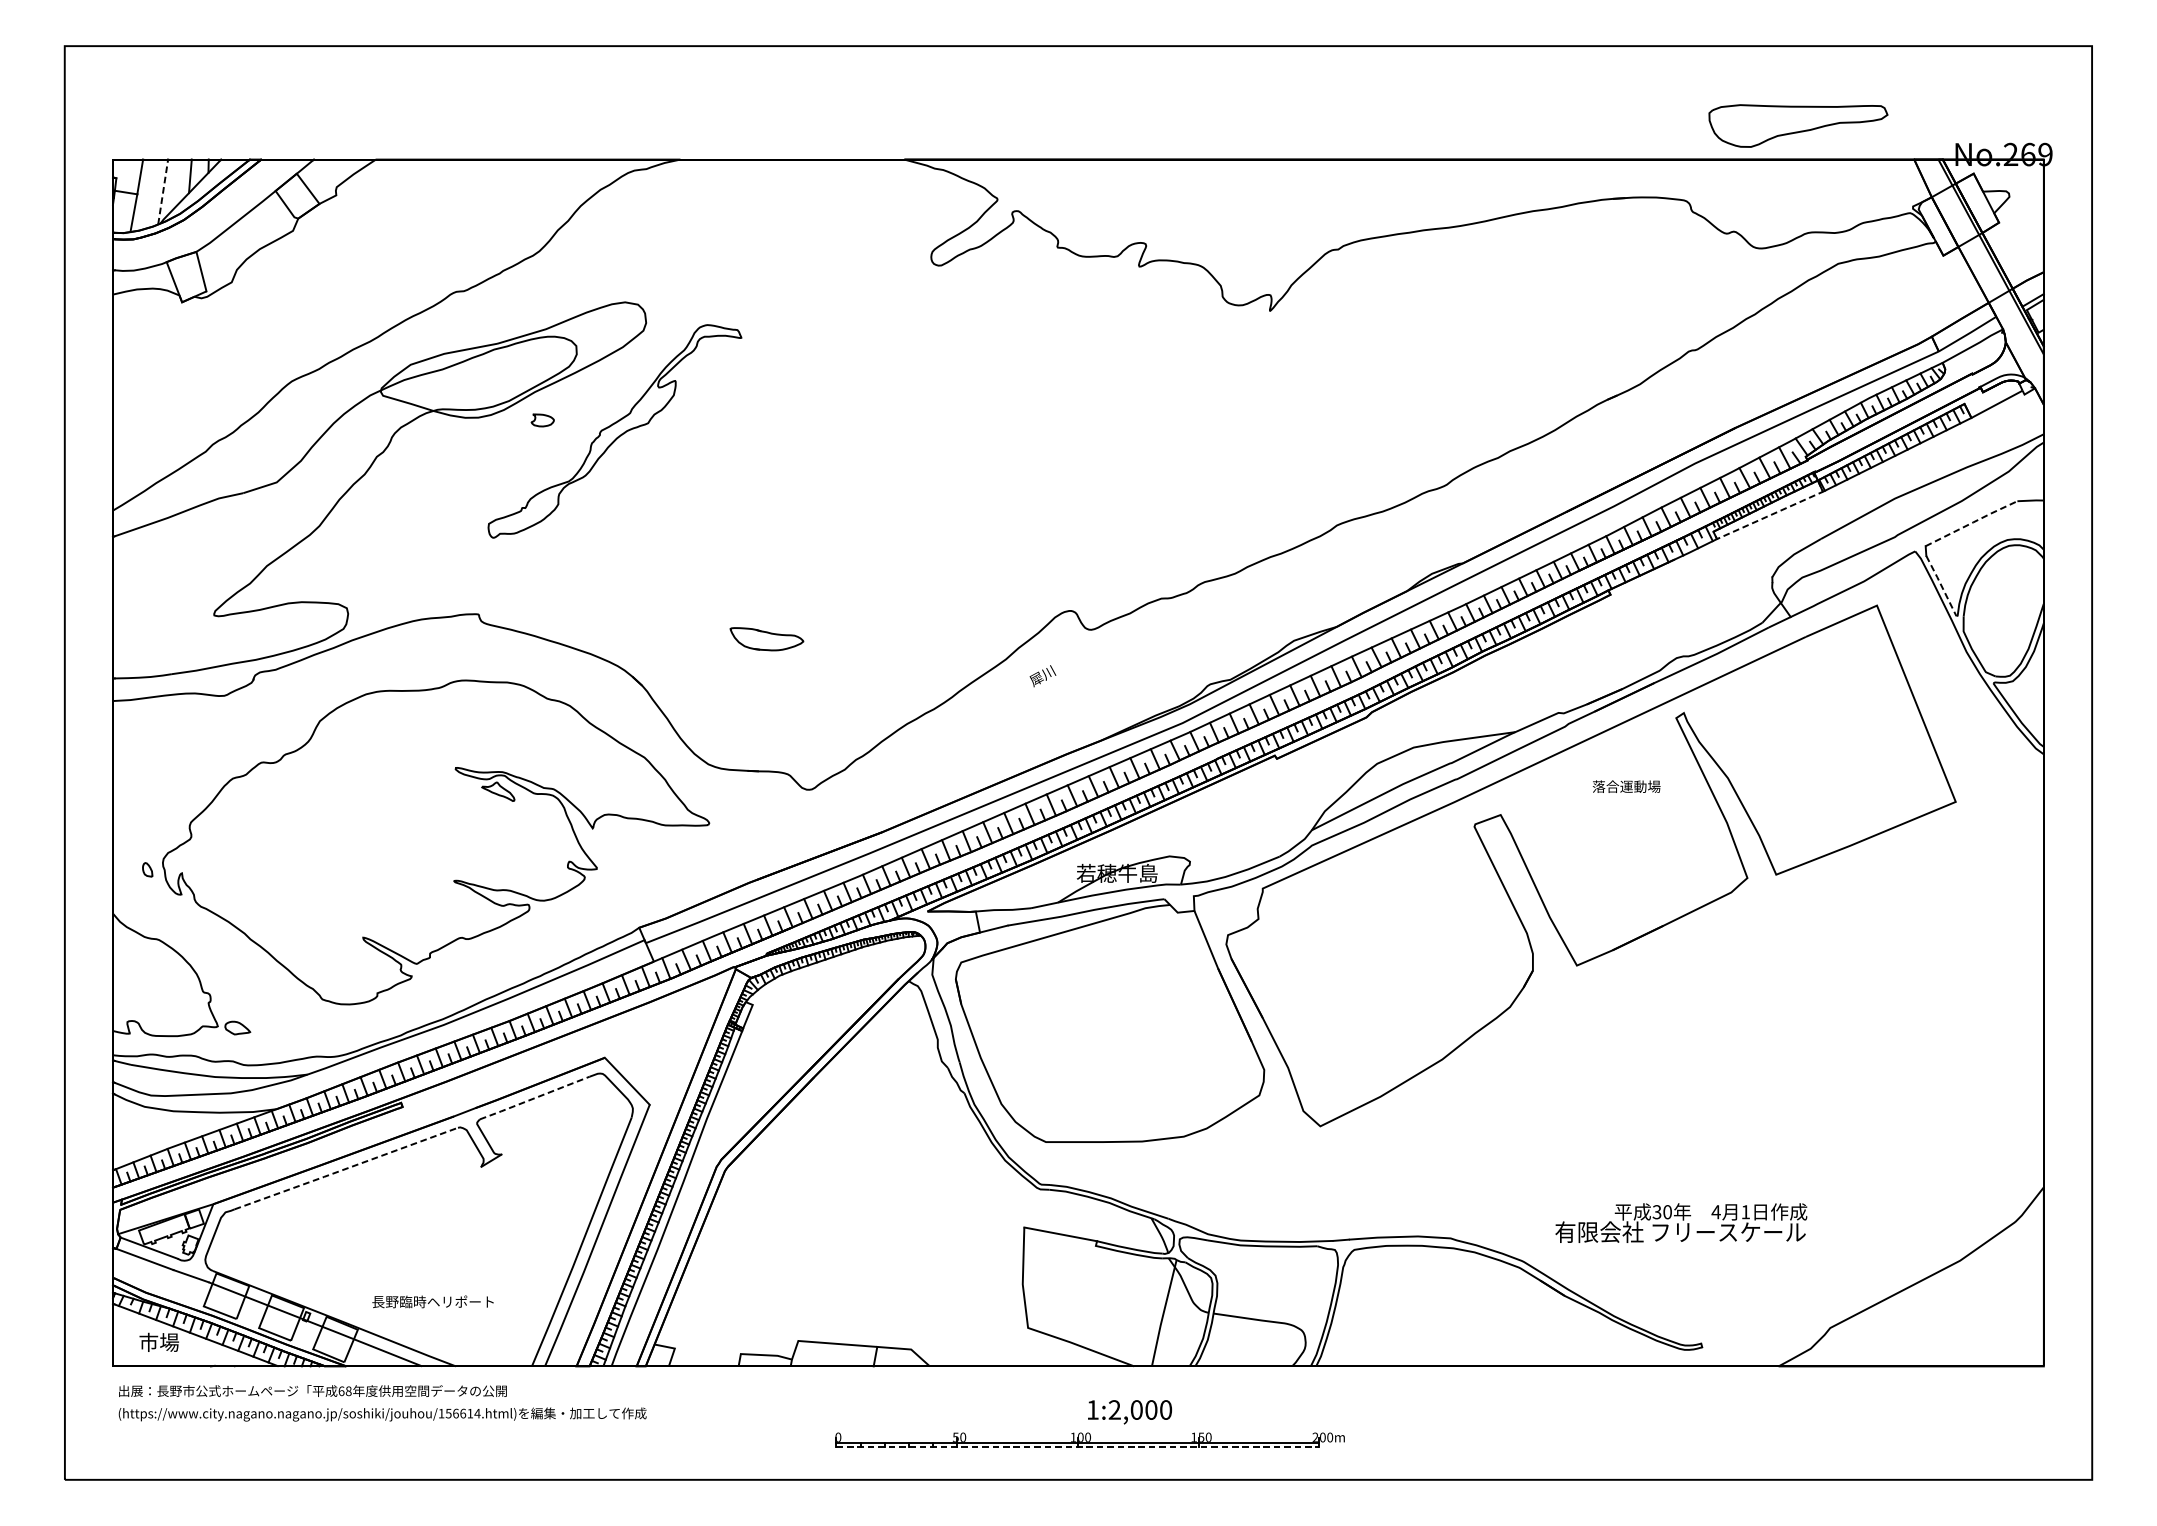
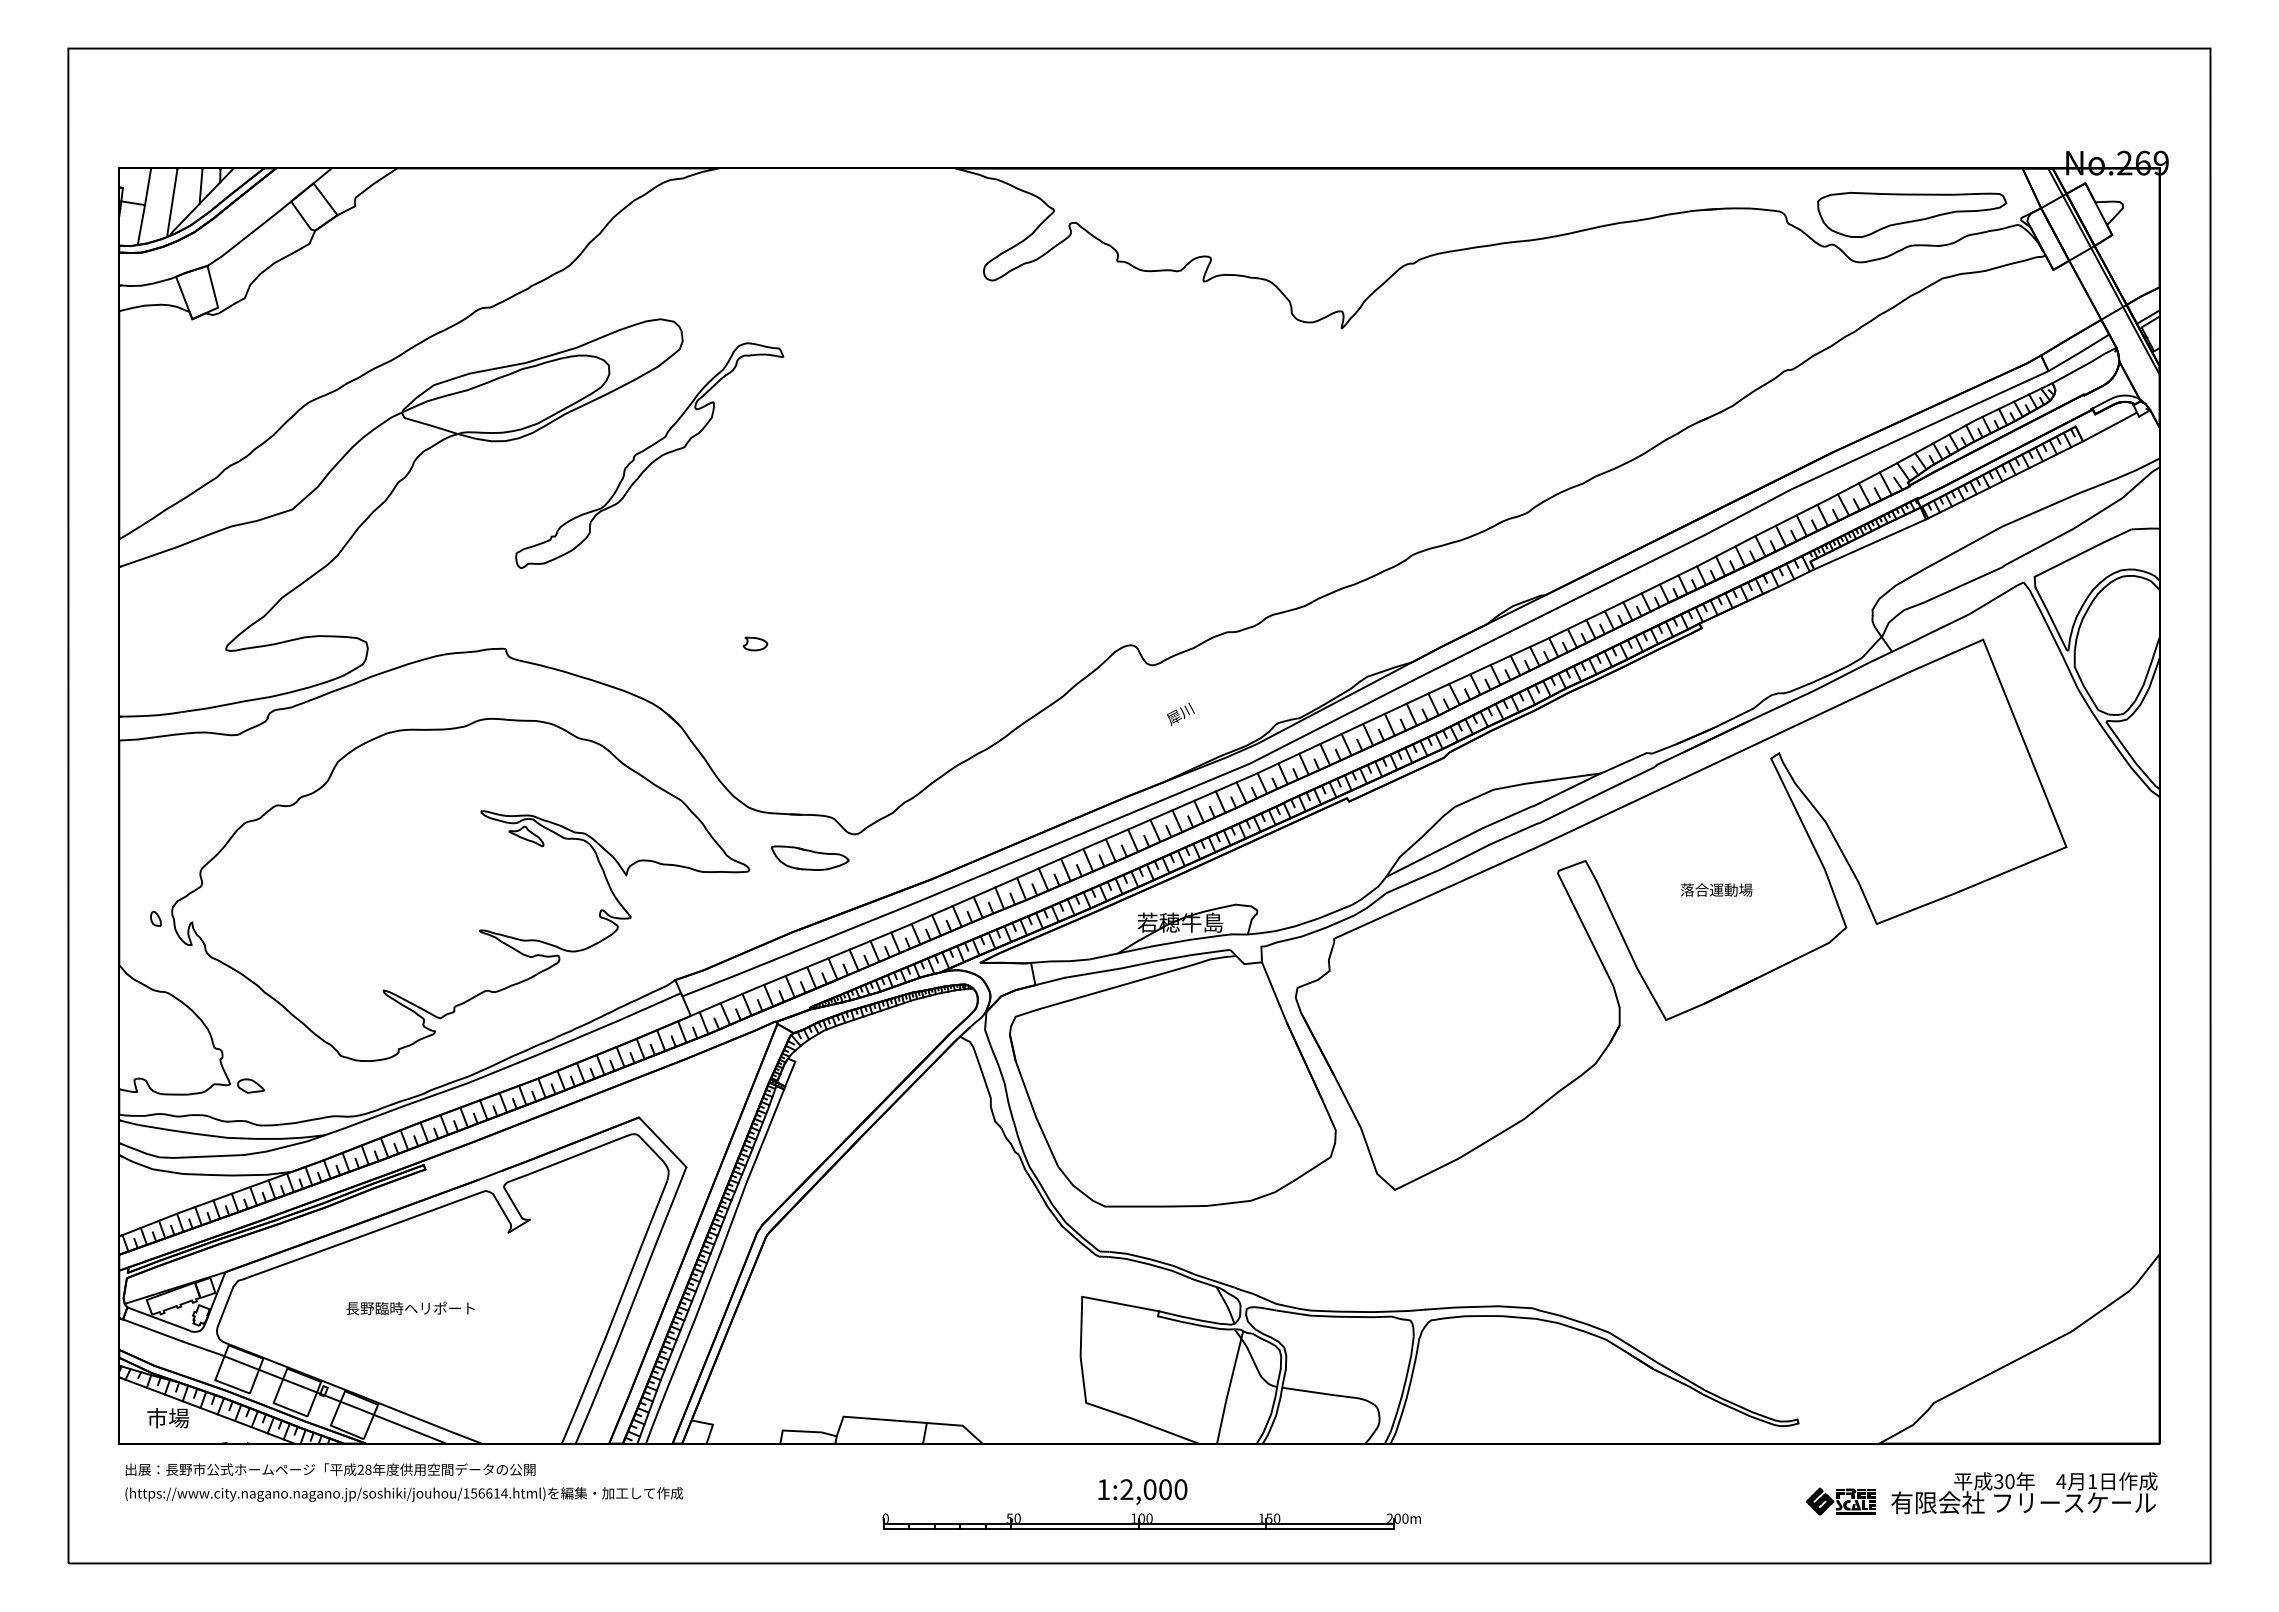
part: (1798, 125) -> (1912, 214), moved
line: (163, 191) -> (172, 202), dashed -> solid
part: (542, 419) -> (755, 643), moved
line: (1772, 514) -> (1872, 543), dashed -> solid
line: (1971, 523) -> (2083, 552), dashed -> solid
line: (1941, 585) -> (2051, 618), dashed -> solid
part: (767, 638) -> (810, 857), moved
text: (1042, 675) -> (1180, 713), moved
text: (1626, 786) -> (1716, 889), moved
line: (534, 1098) -> (564, 1160), dashed -> solid
line: (345, 1168) -> (365, 1234), dashed -> solid
text: (1681, 1223) -> (2024, 1493), moved
text: (433, 1301) -> (410, 1308), moved
text: (341, 1390) -> (360, 1469), 68 -> 28
text: (1129, 1411) -> (1142, 1491), moved
part: (1741, 1421) -> (1840, 1501), added
line: (1078, 1447) -> (1139, 1529), dashed -> solid

